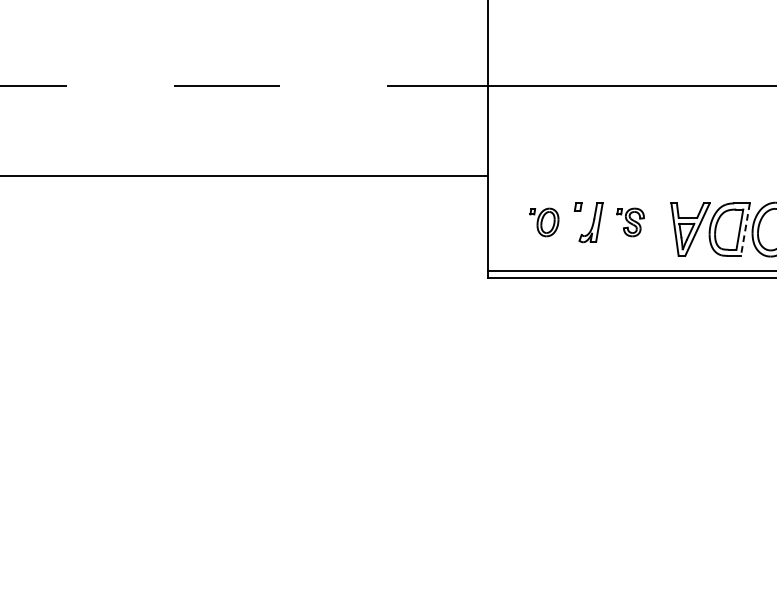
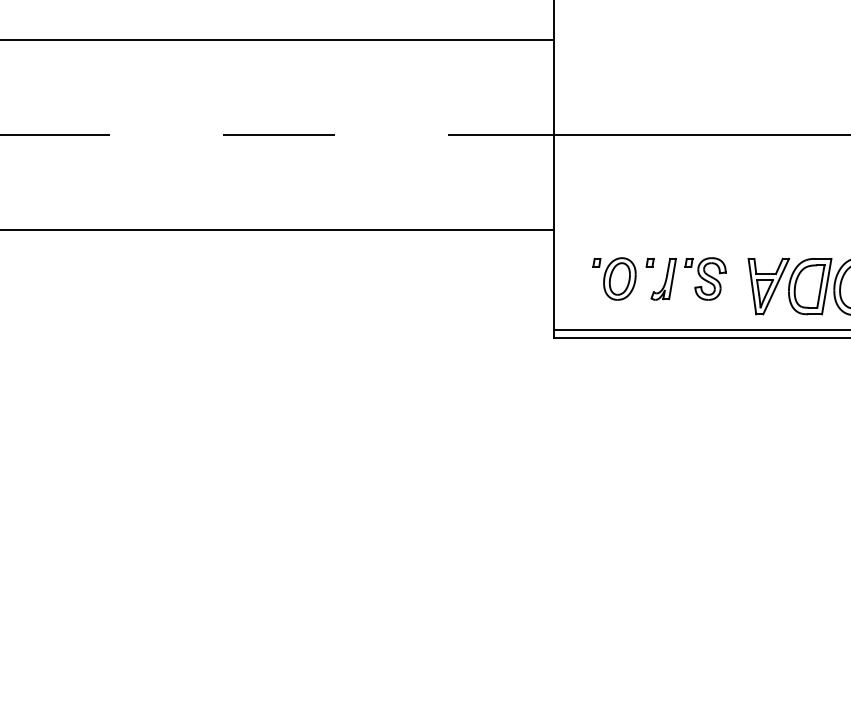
part: (544, 222) -> (614, 278), size x1.43
part: (630, 222) -> (705, 278), size x1.43
line: (745, 230) -> (826, 287), dashed -> solid

